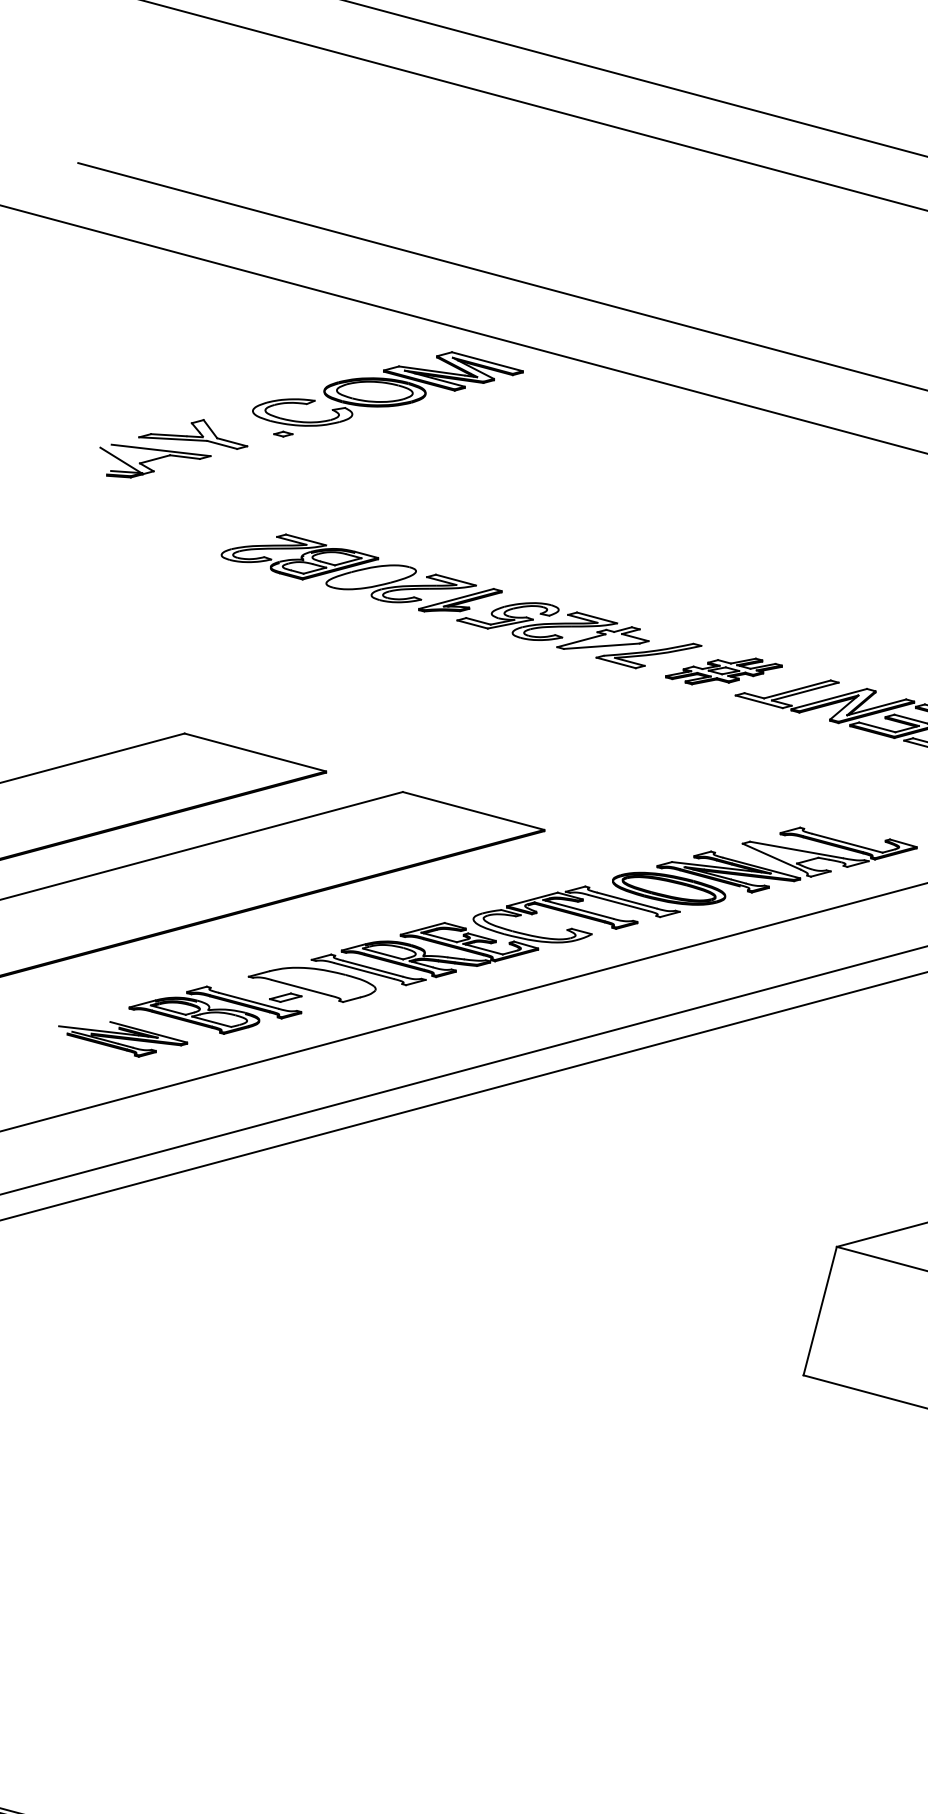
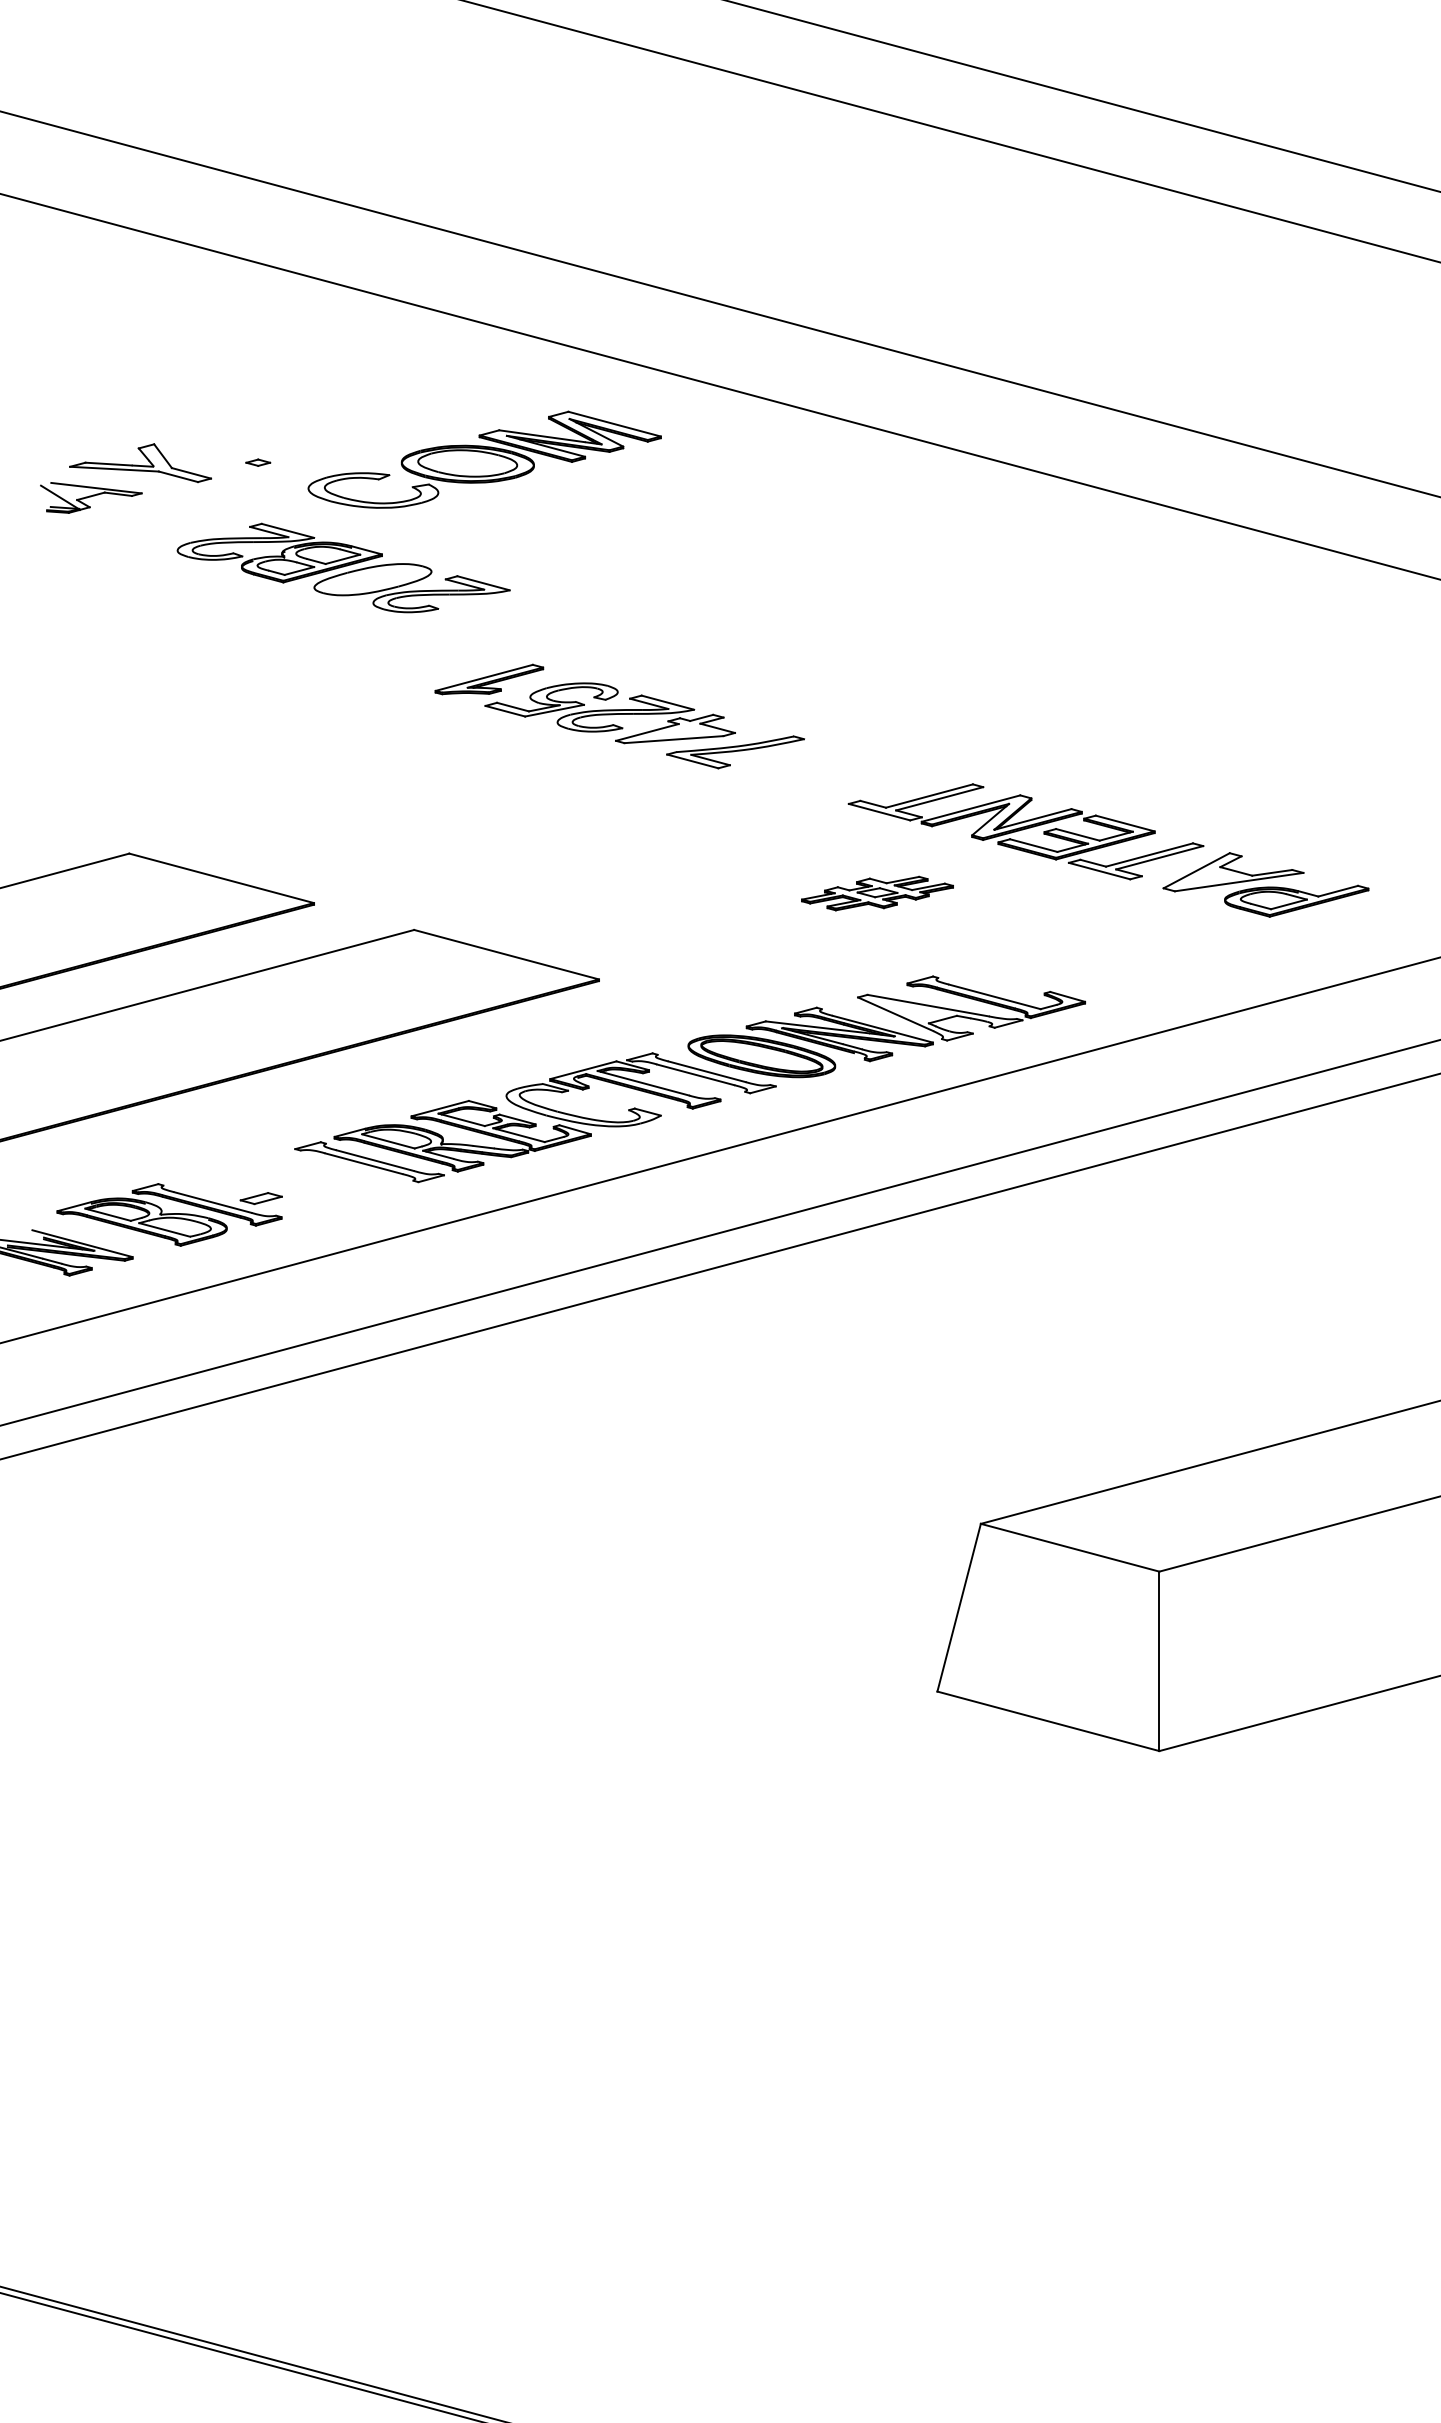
part: (387, 388) -> (484, 459), moved
part: (155, 460) -> (91, 497), size x0.7
part: (348, 568) -> (343, 567), moved
part: (723, 671) -> (877, 893), moved
part: (311, 984) -> (295, 1181), removed

